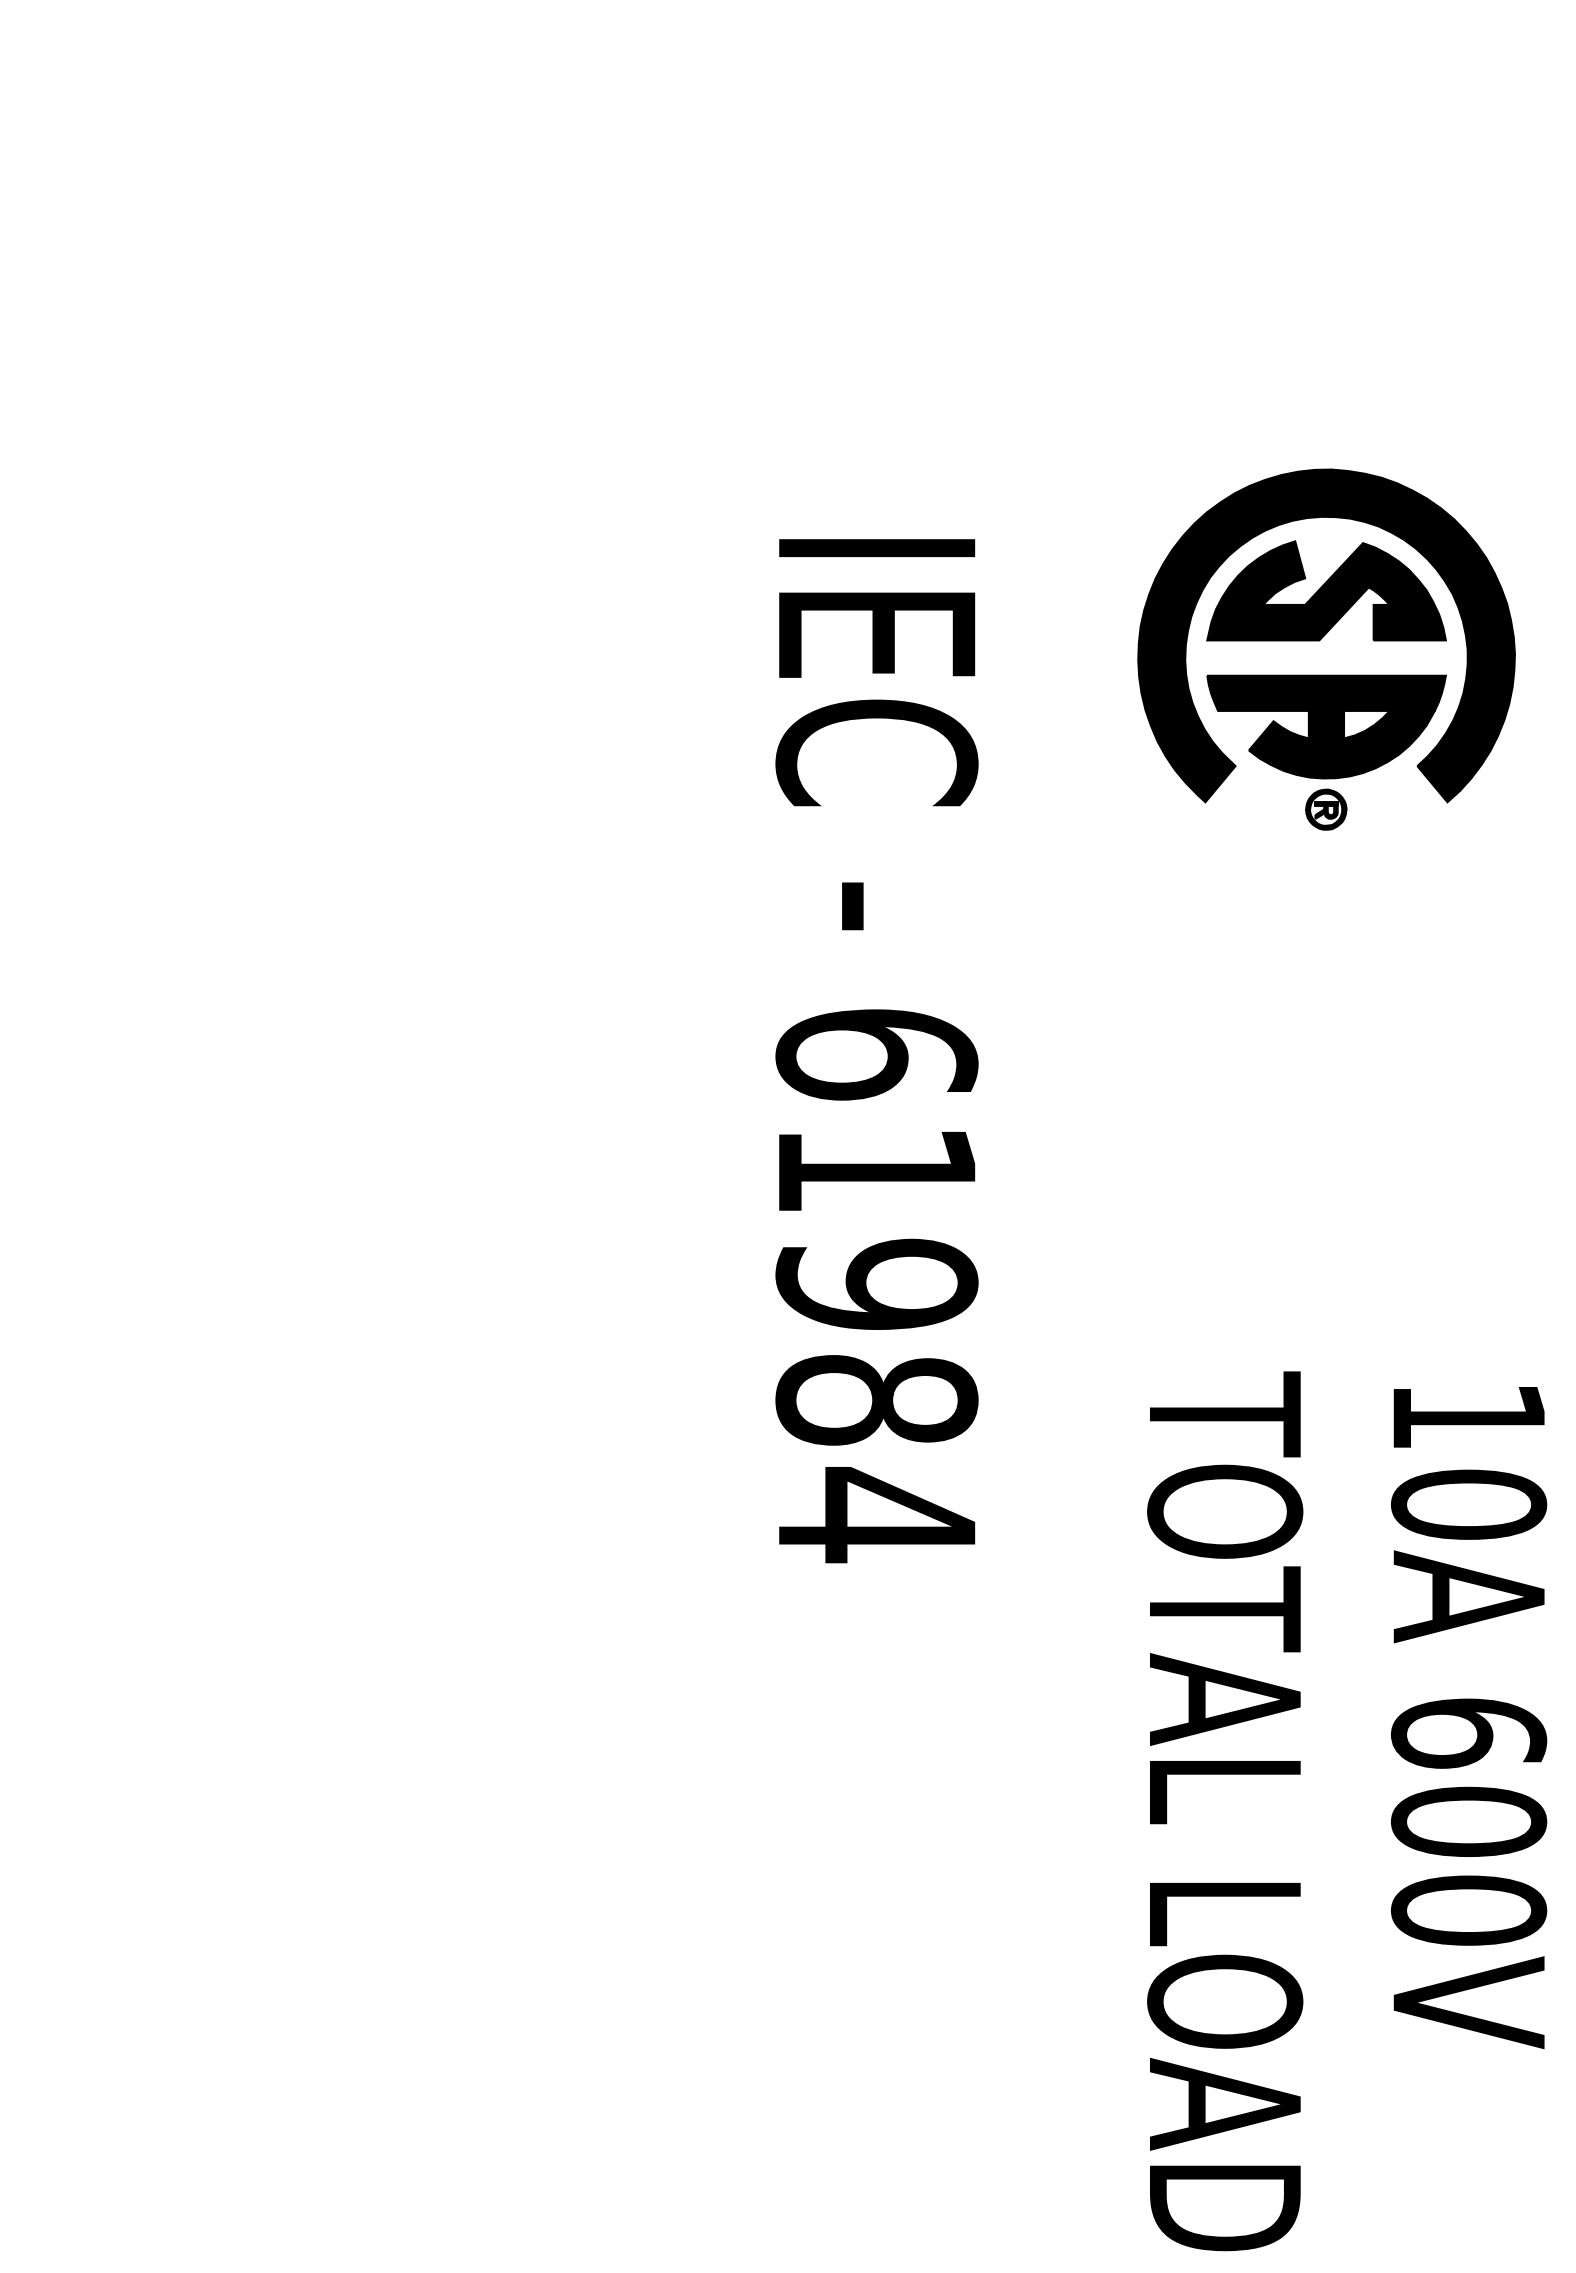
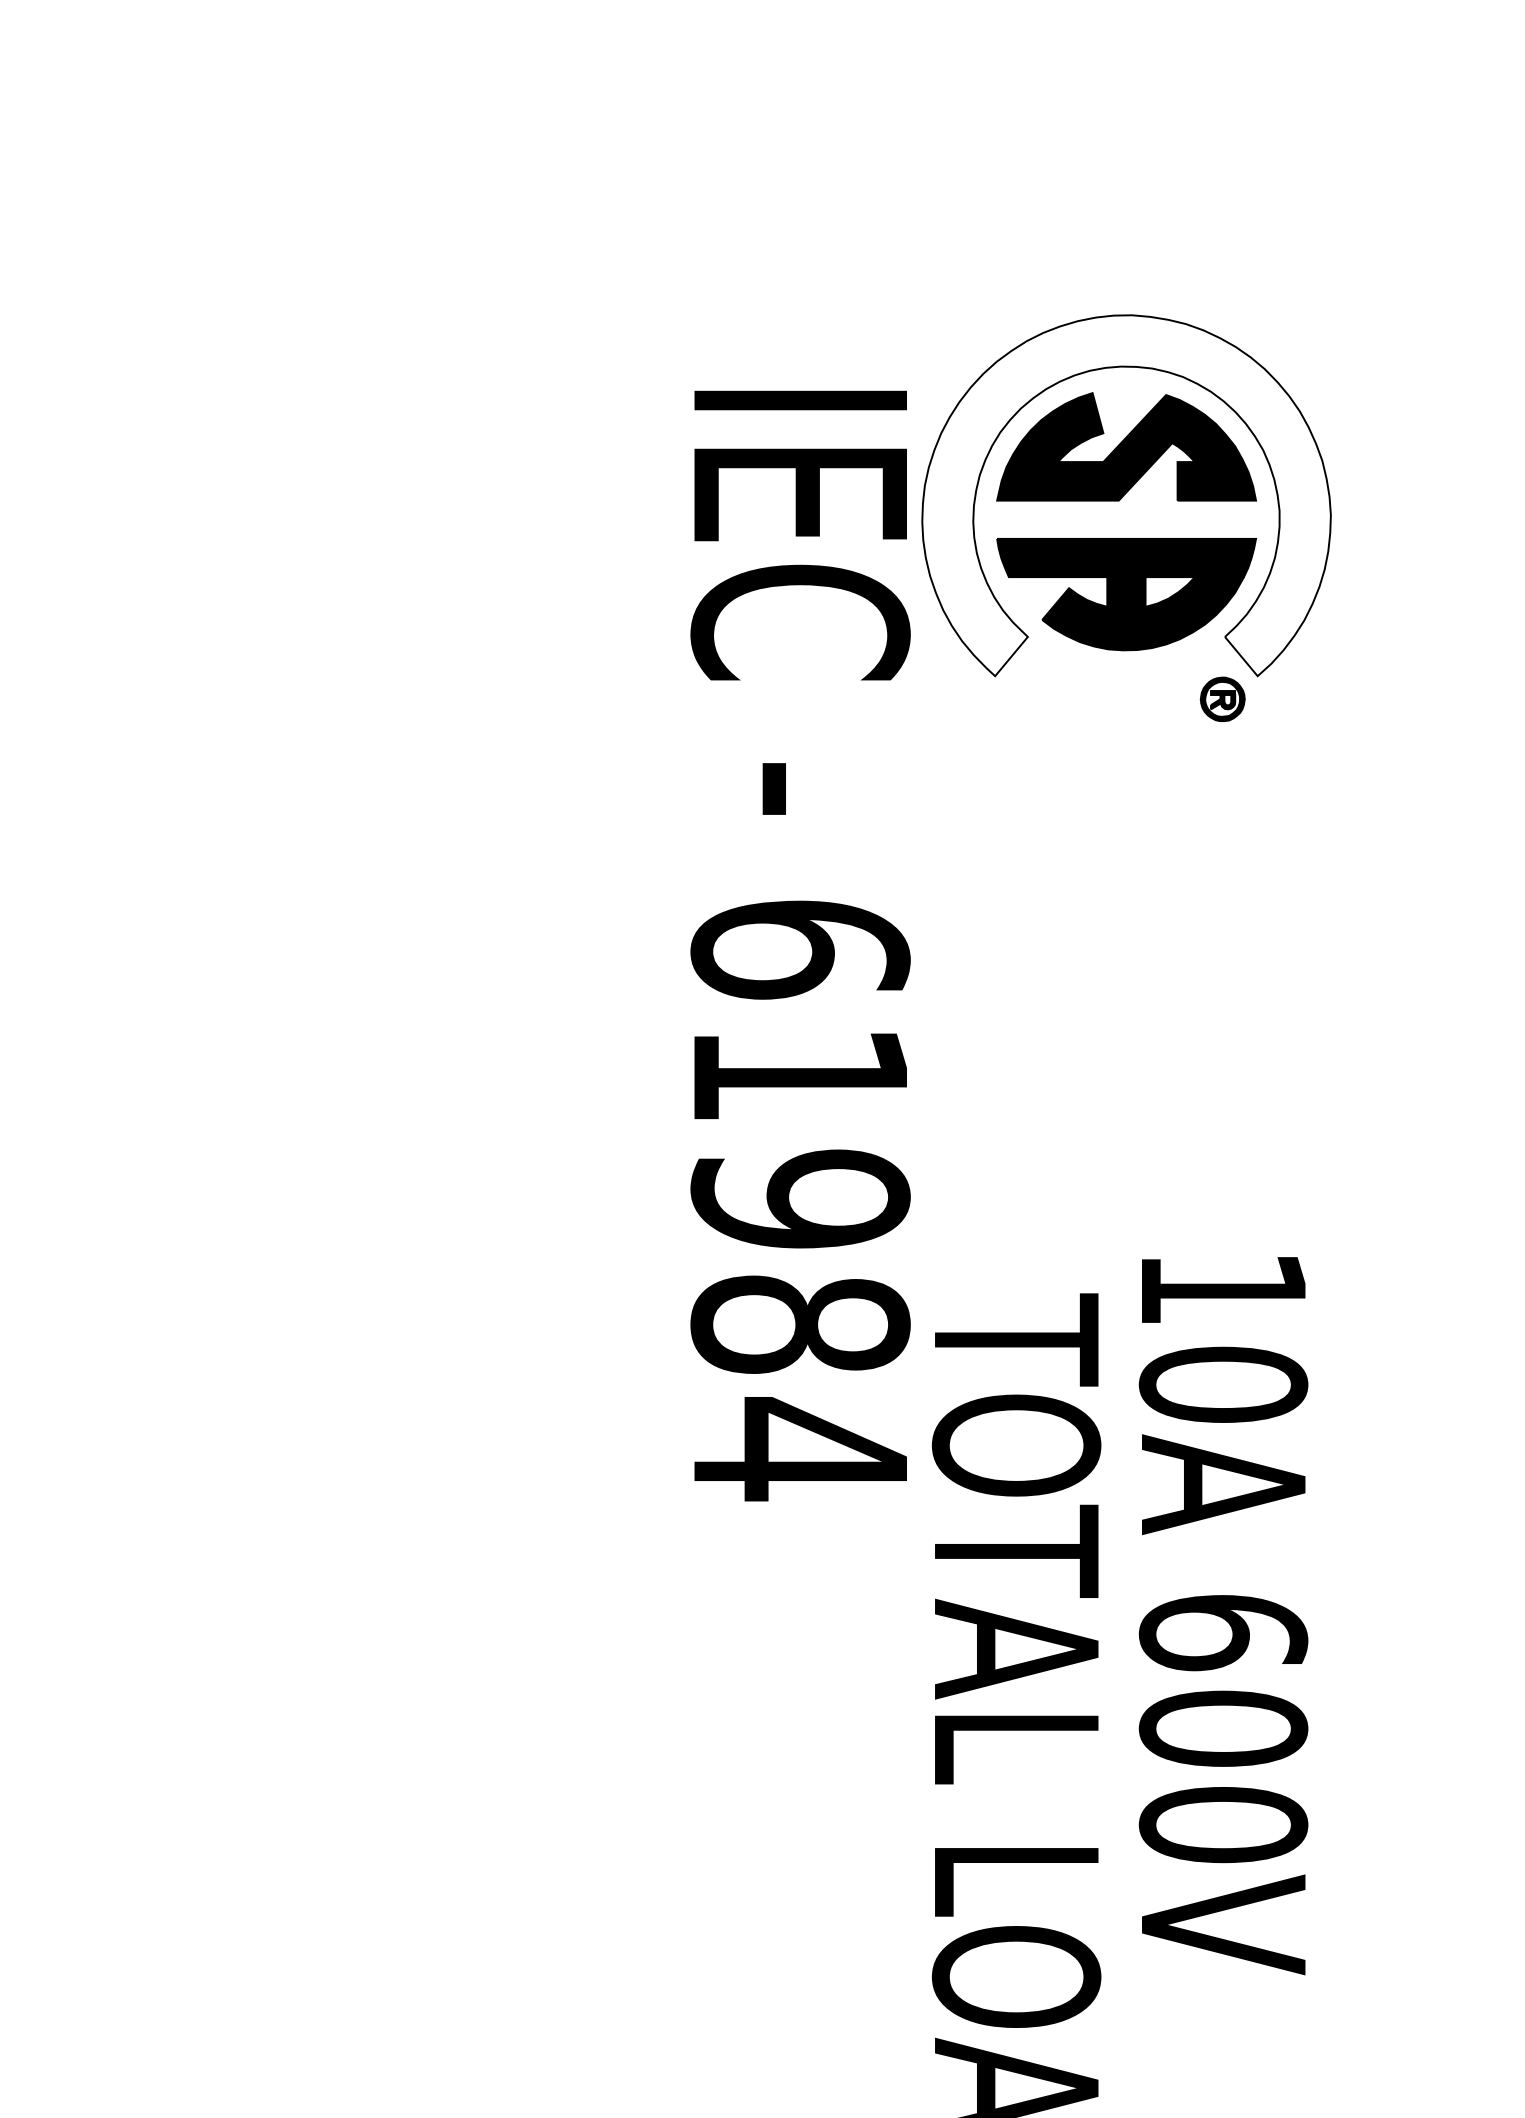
fill: (1326, 635) -> (1126, 495), removed
part: (1326, 809) -> (1223, 699), moved
text: (876, 1051) -> (800, 946), moved
text: (1469, 1718) -> (1224, 1616), moved

